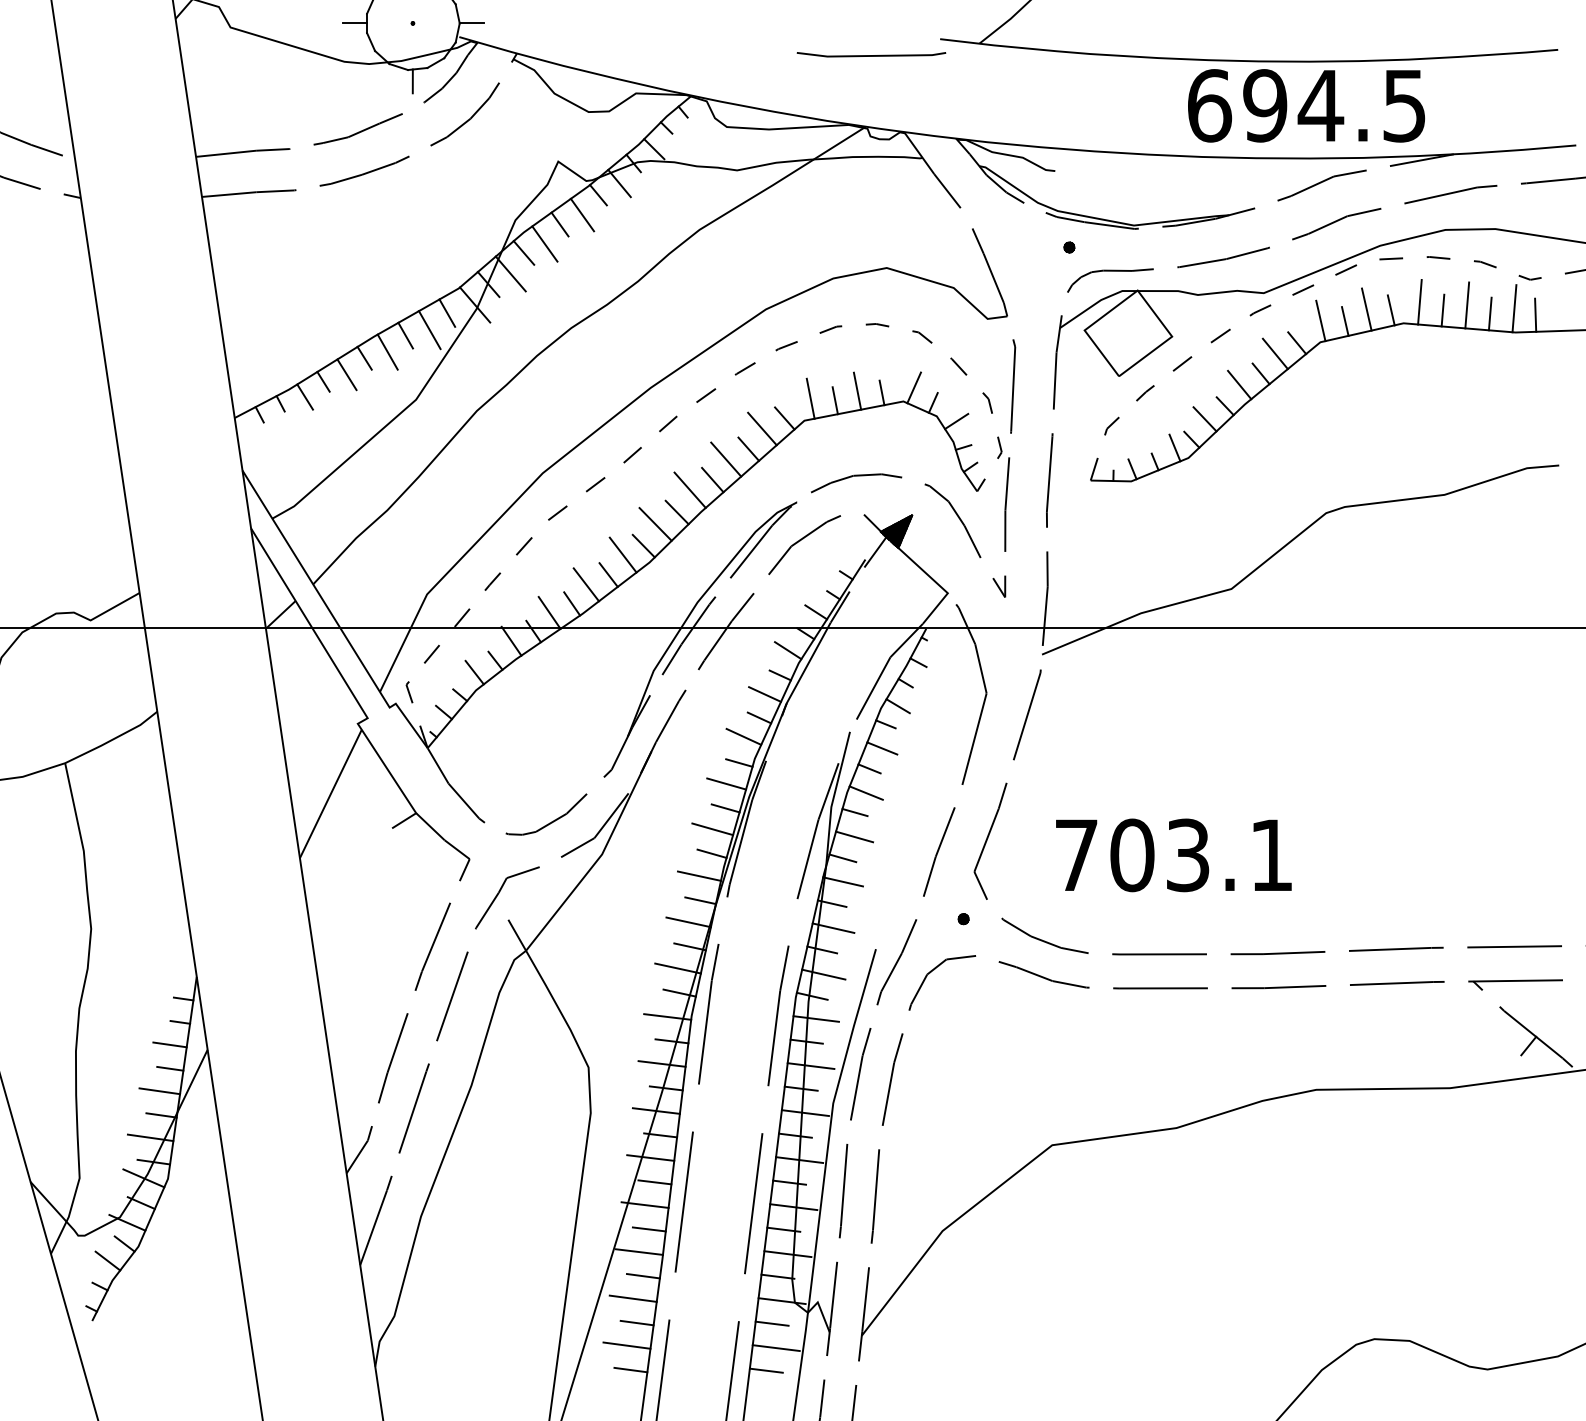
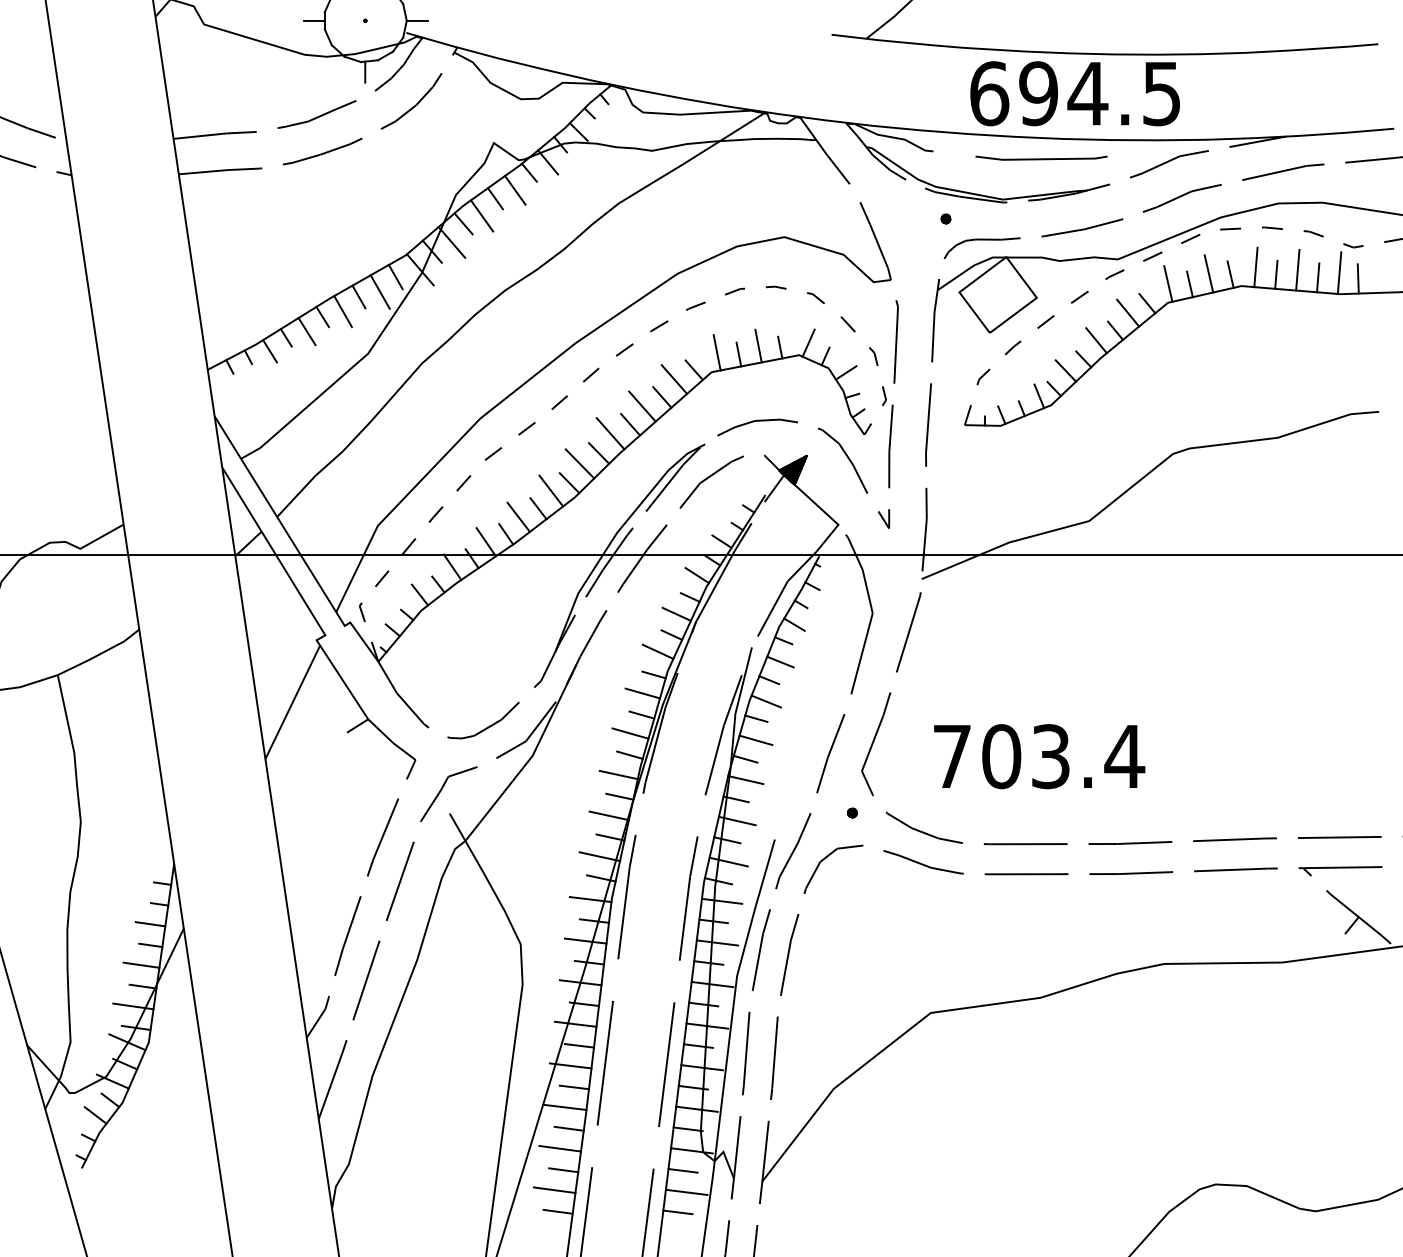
line: (871, 55) -> (1041, 158), moved
text: (1306, 105) -> (1075, 93), moved
text: (1271, 854) -> (1124, 755), 703.1 -> 703.4

